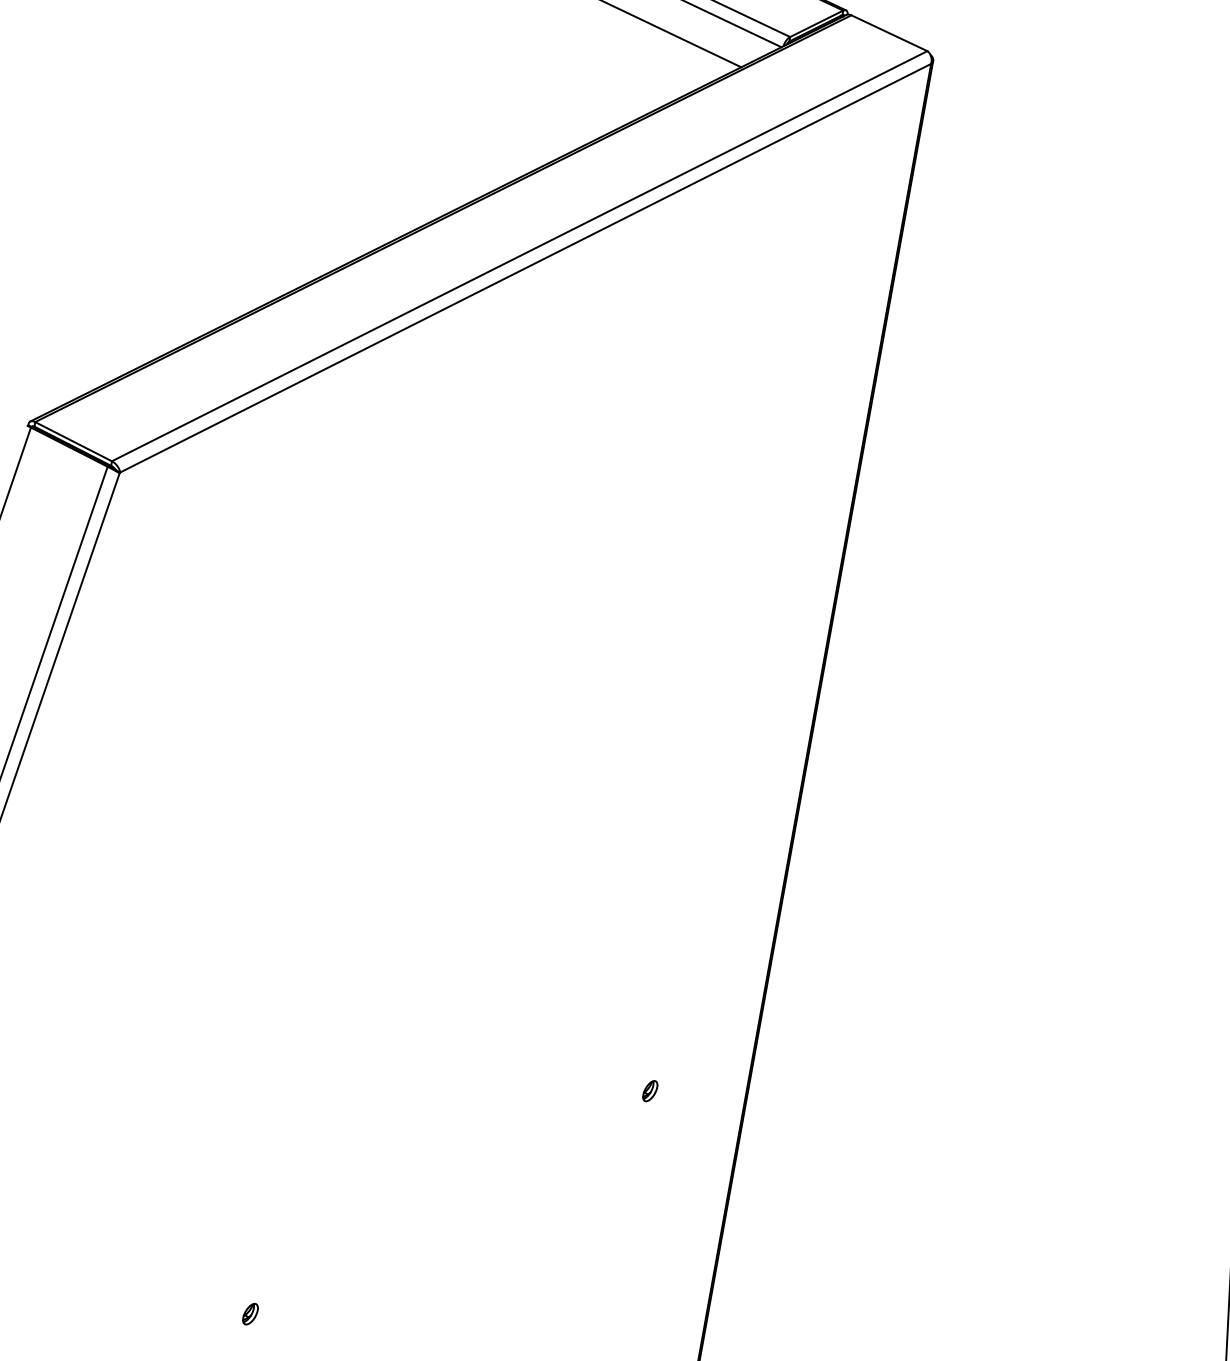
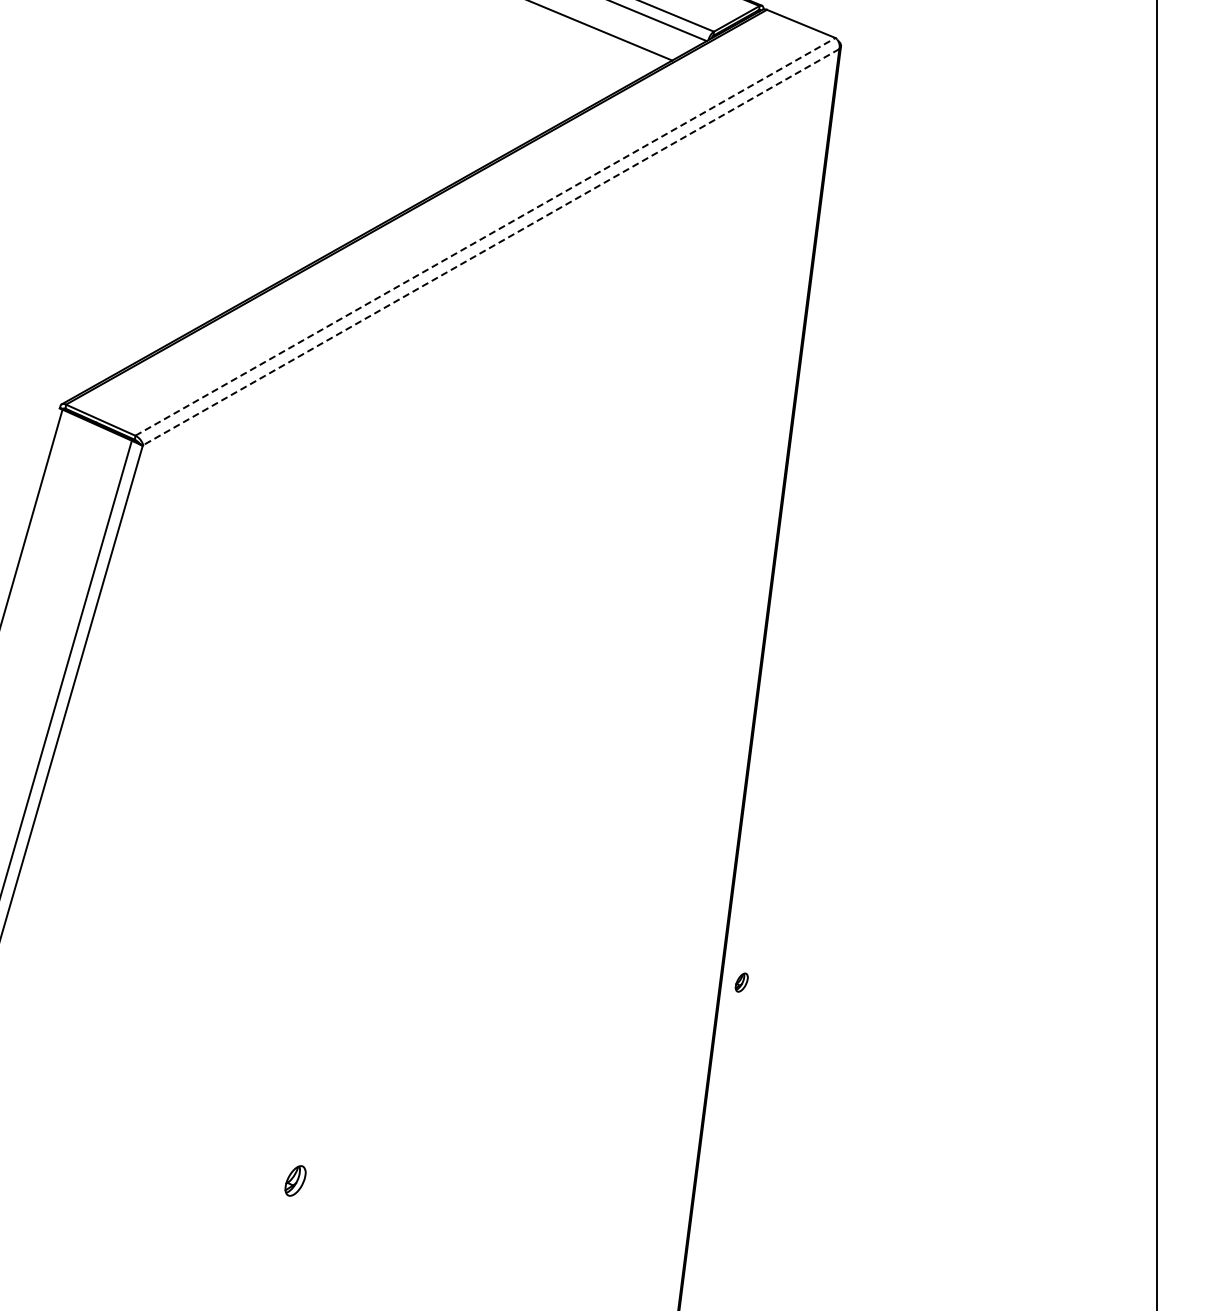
line: (519, 255) -> (485, 236), solid -> dashed
line: (525, 268) -> (491, 247), solid -> dashed
part: (649, 1090) -> (741, 982), moved
part: (250, 1313) -> (295, 1180), size x1.6

